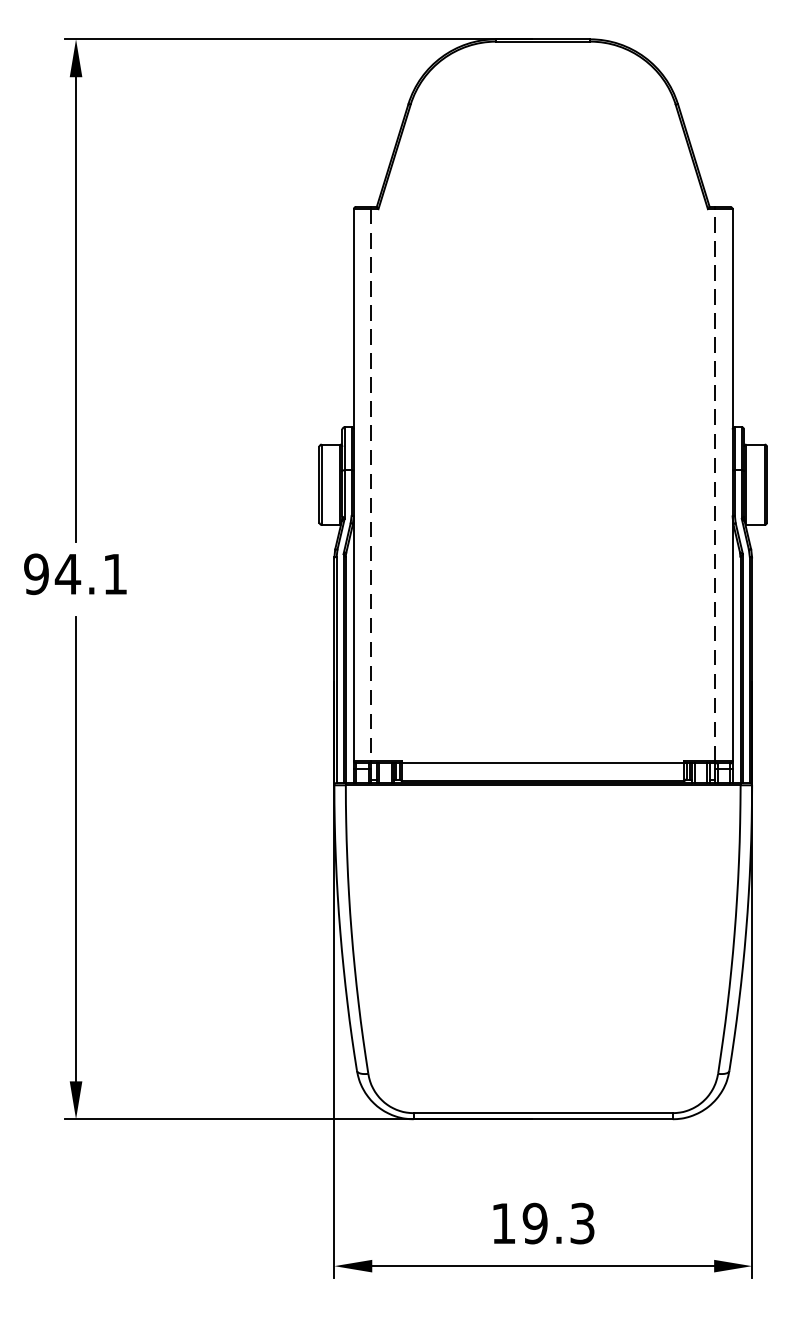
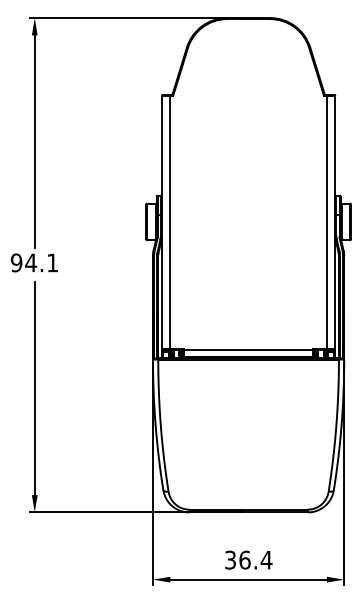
line: (715, 483) -> (327, 221), dashed -> solid
line: (370, 485) -> (169, 222), dashed -> solid
text: (542, 1222) -> (248, 559), 19.3 -> 36.4

